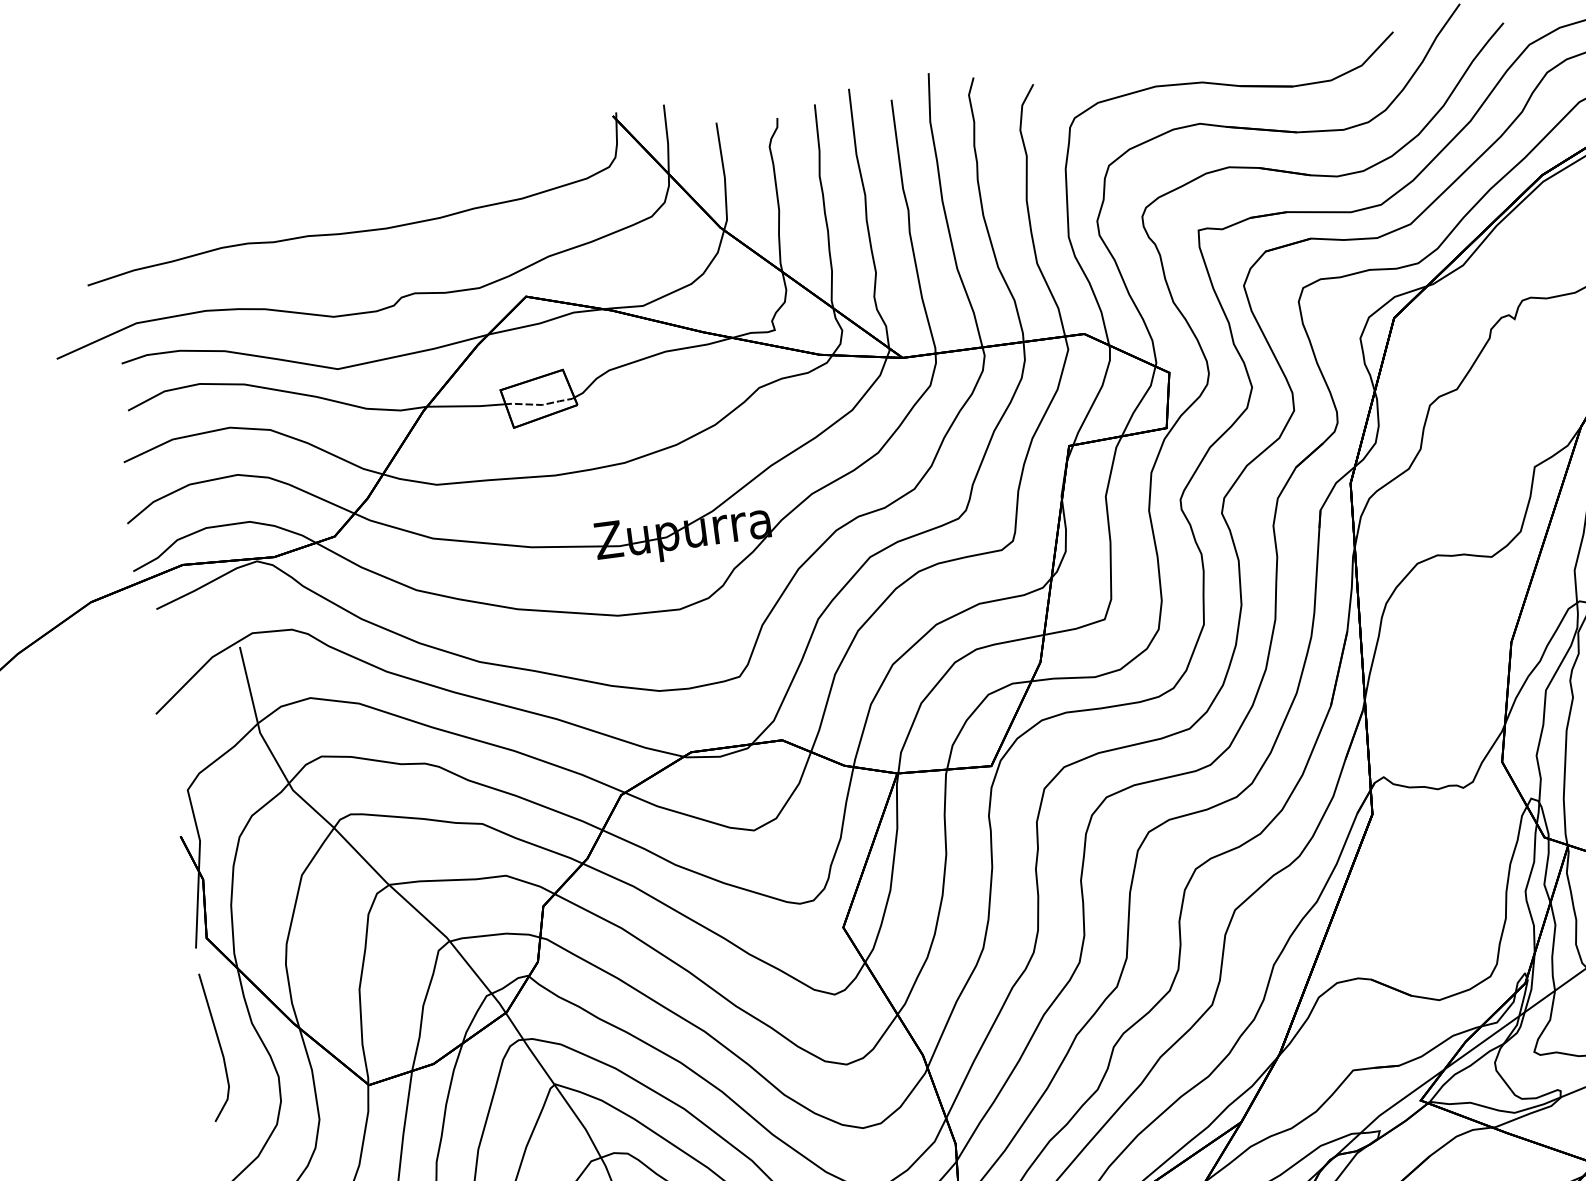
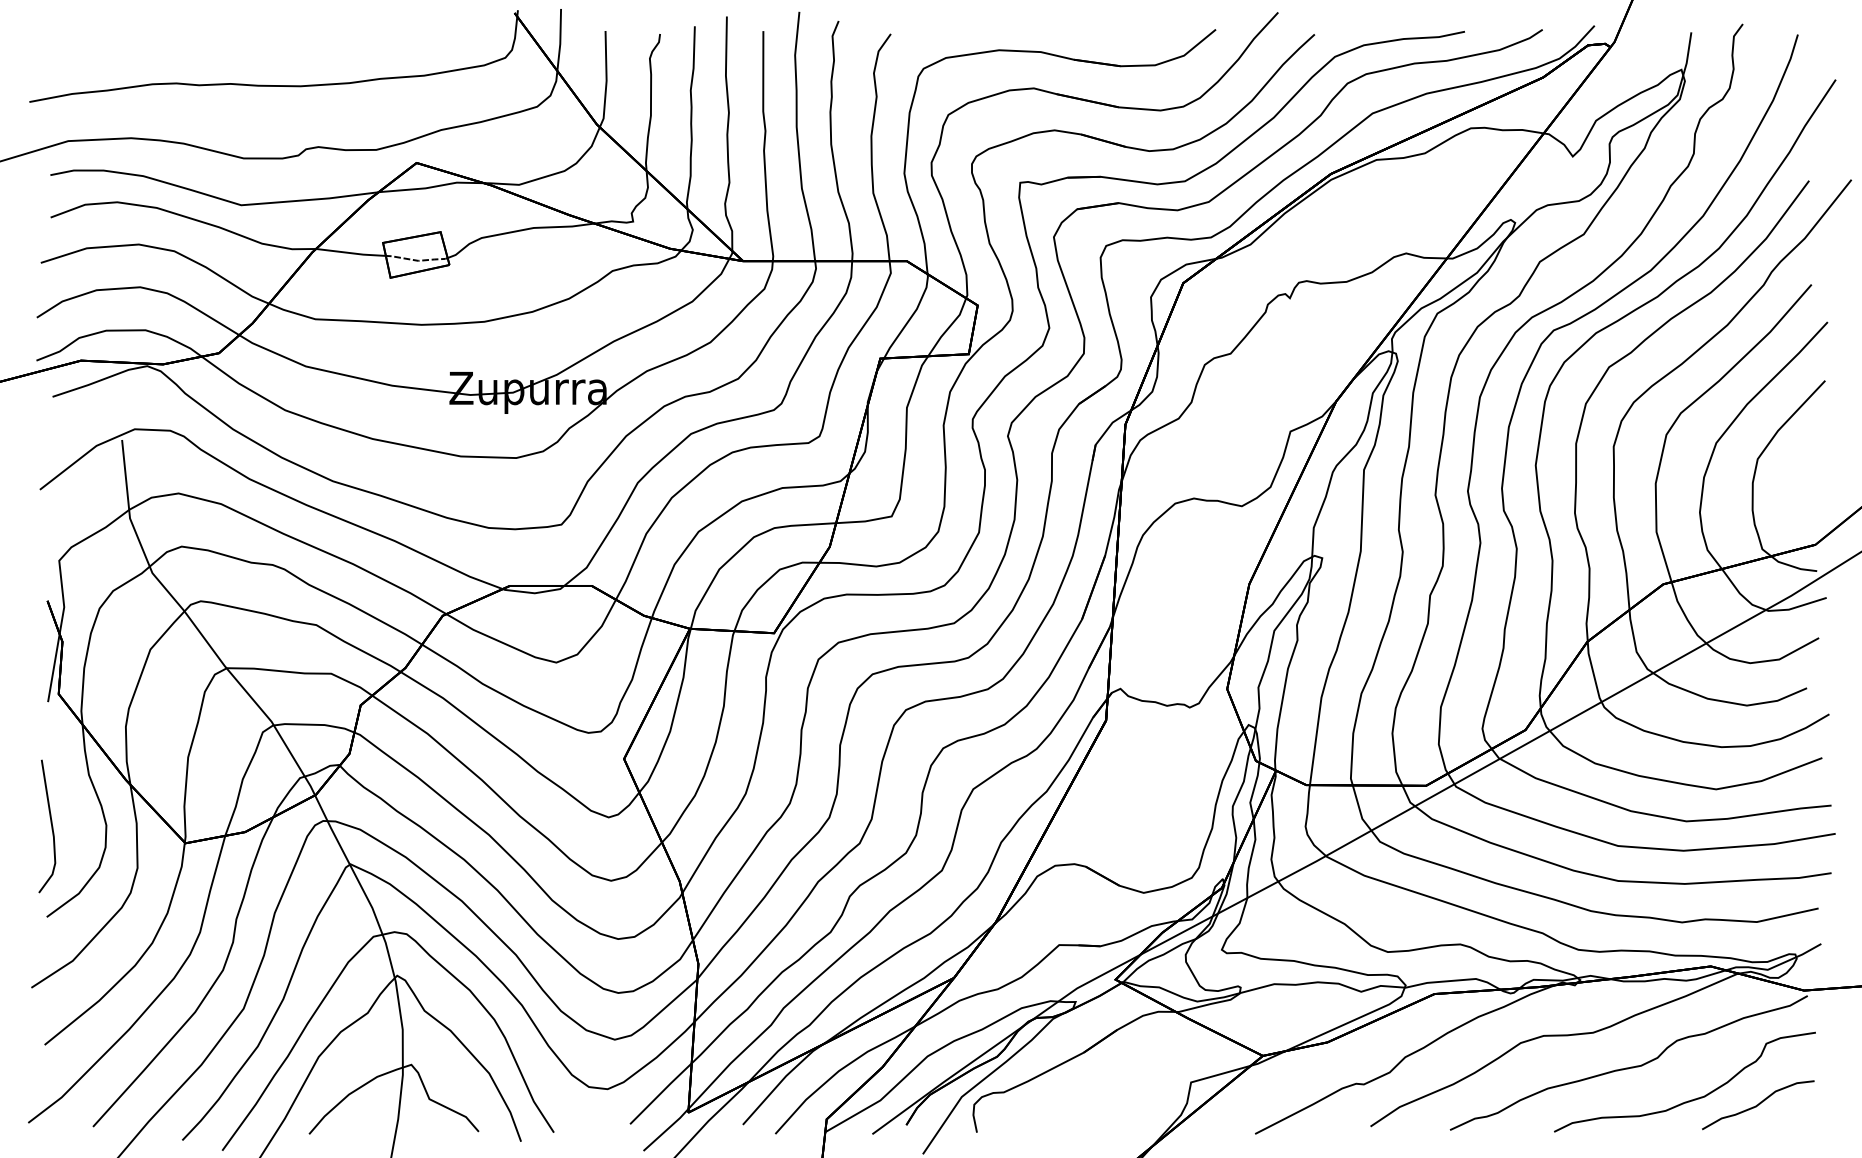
line: (219, 1046) -> (51, 826), moved

